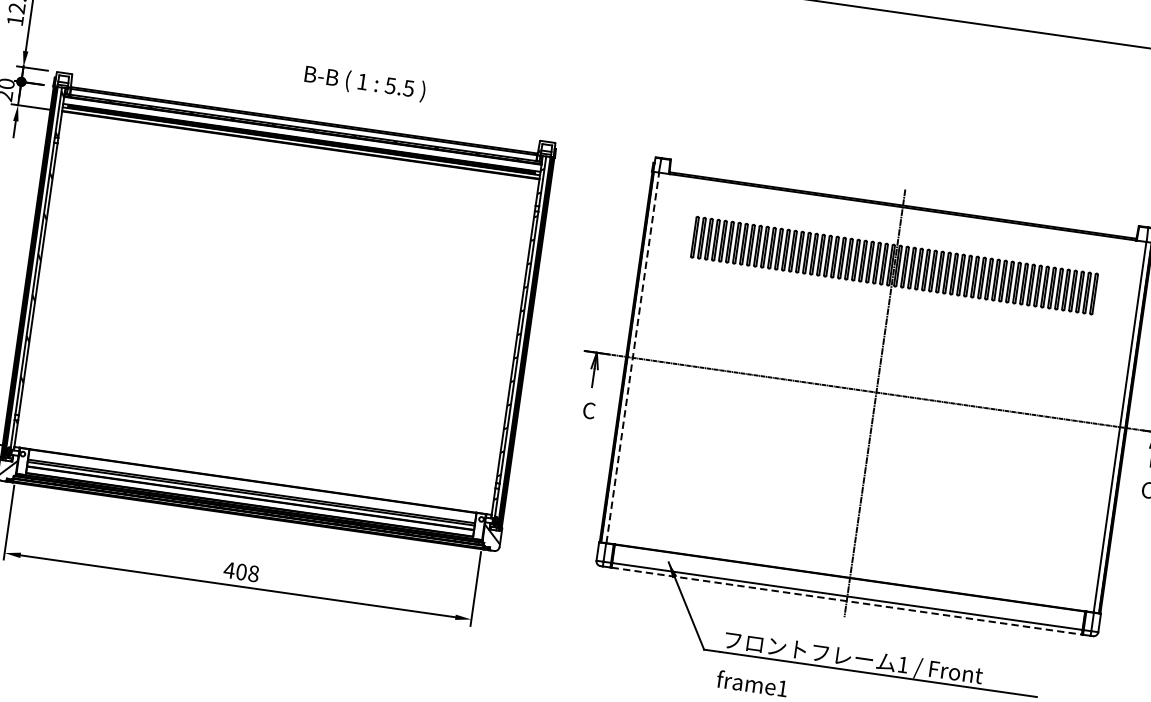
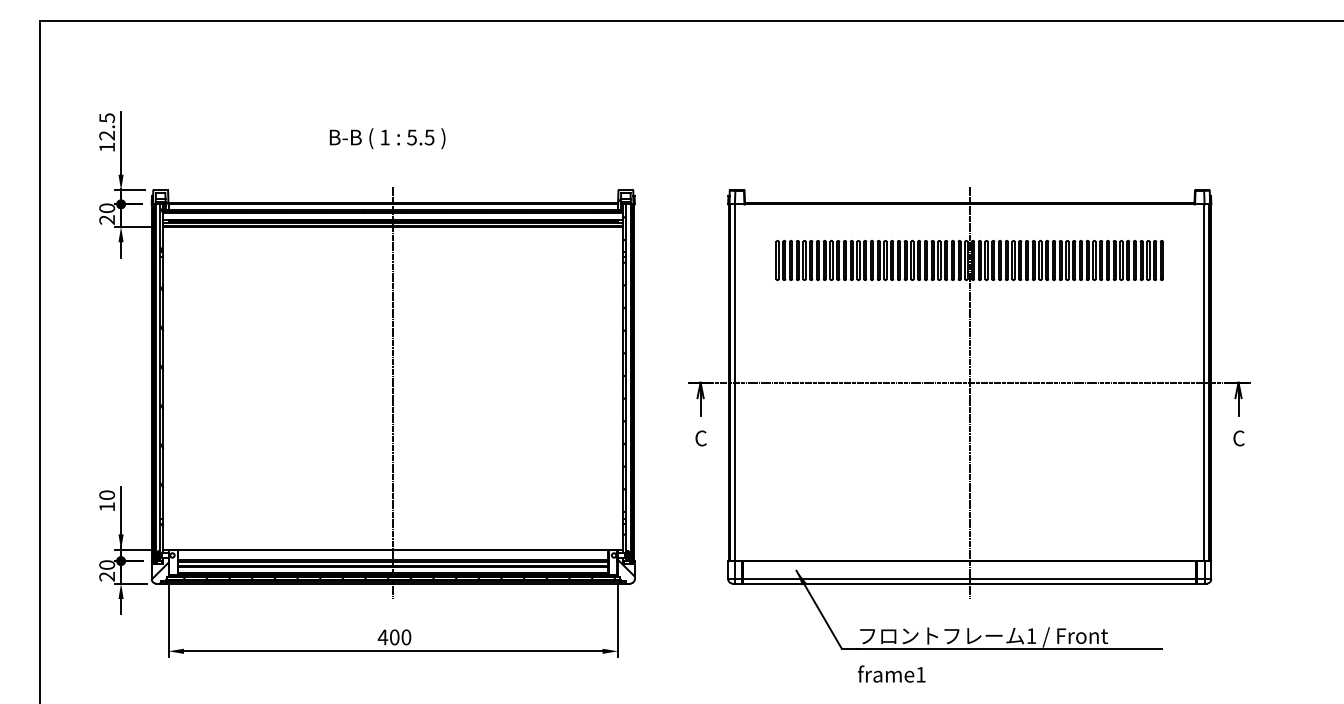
text: (364, 83) -> (387, 138), moved
line: (276, 318) -> (393, 393), added
line: (633, 357) -> (735, 382), dashed -> solid
text: (253, 573) -> (406, 637), 408 -> 400
line: (847, 601) -> (970, 583), dashed -> solid

